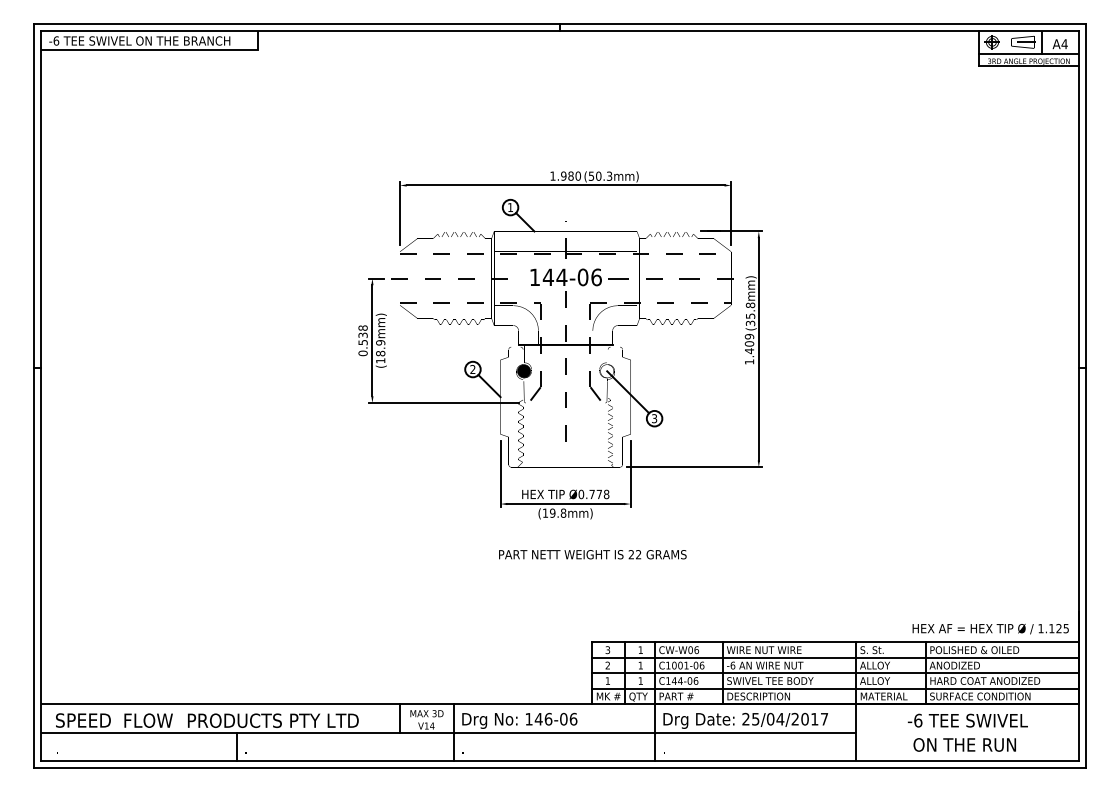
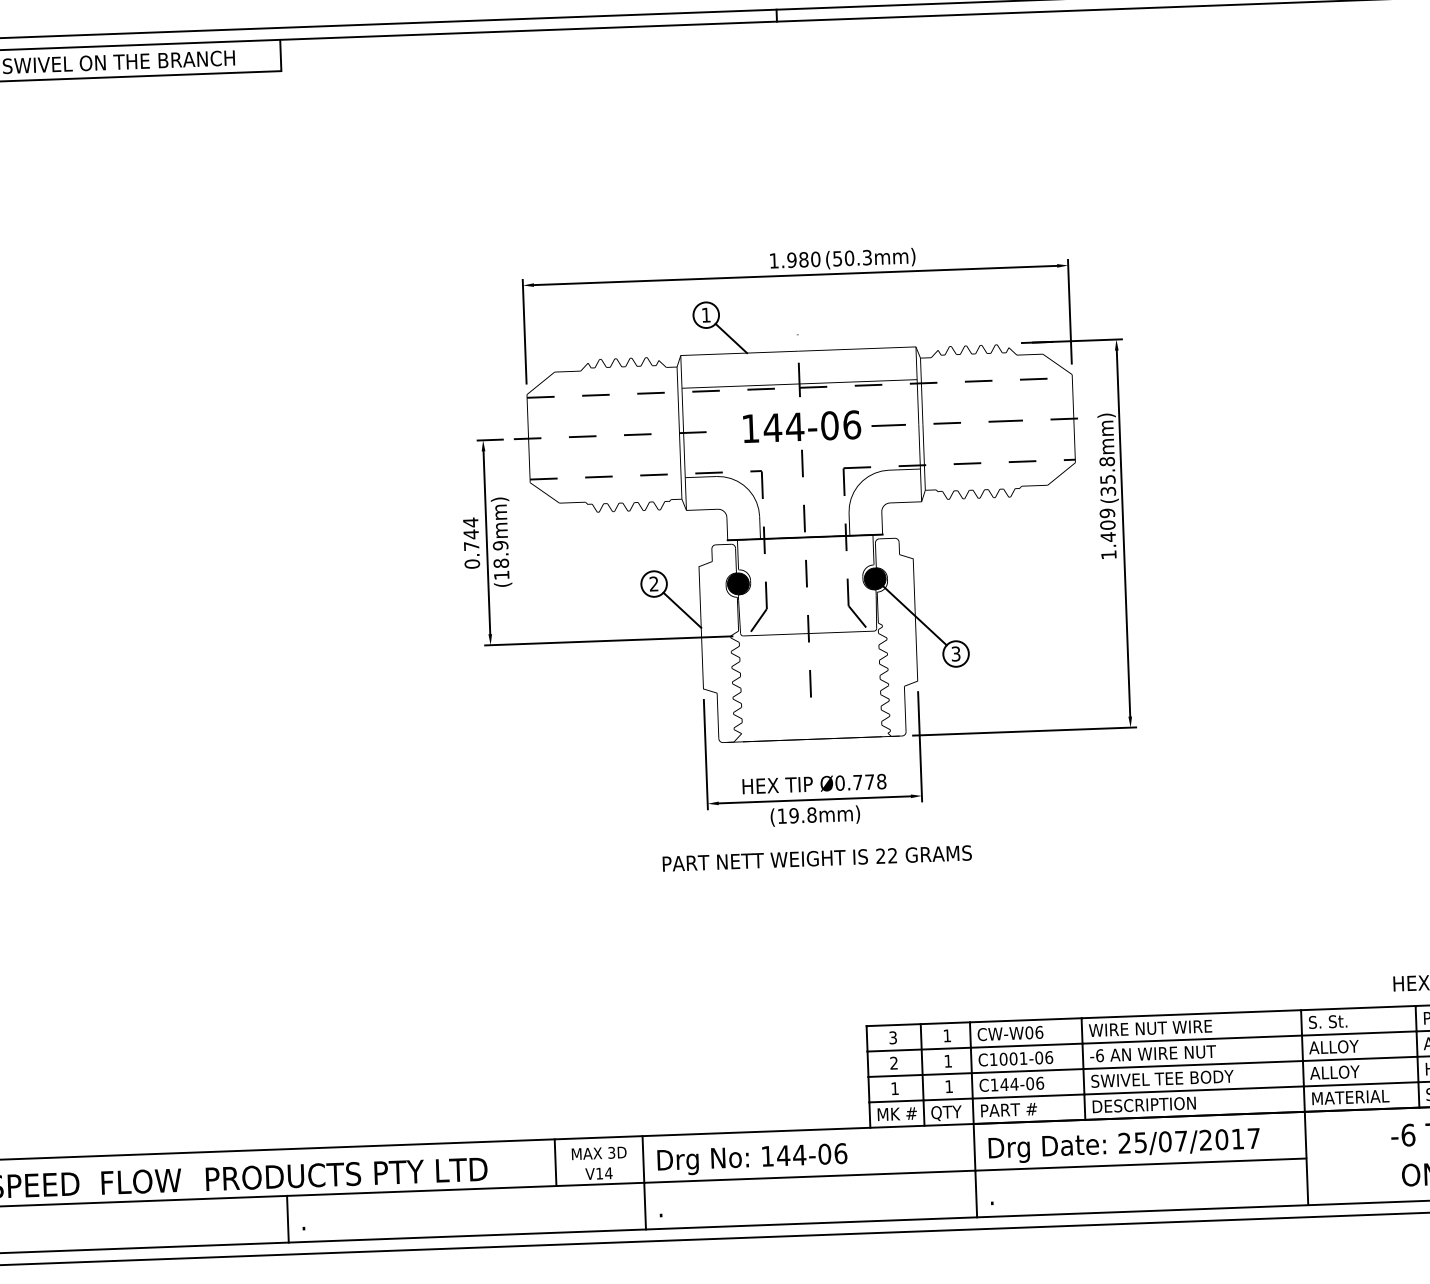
text: (362, 335) -> (470, 534), 0.538 -> 0.744
fill: (606, 370) -> (874, 577), added
text: (592, 554) -> (816, 858), moved
text: (548, 718) -> (799, 1153), 146-06 -> 144-06
text: (780, 719) -> (1181, 1141), 25/04/2017 -> 25/07/2017

